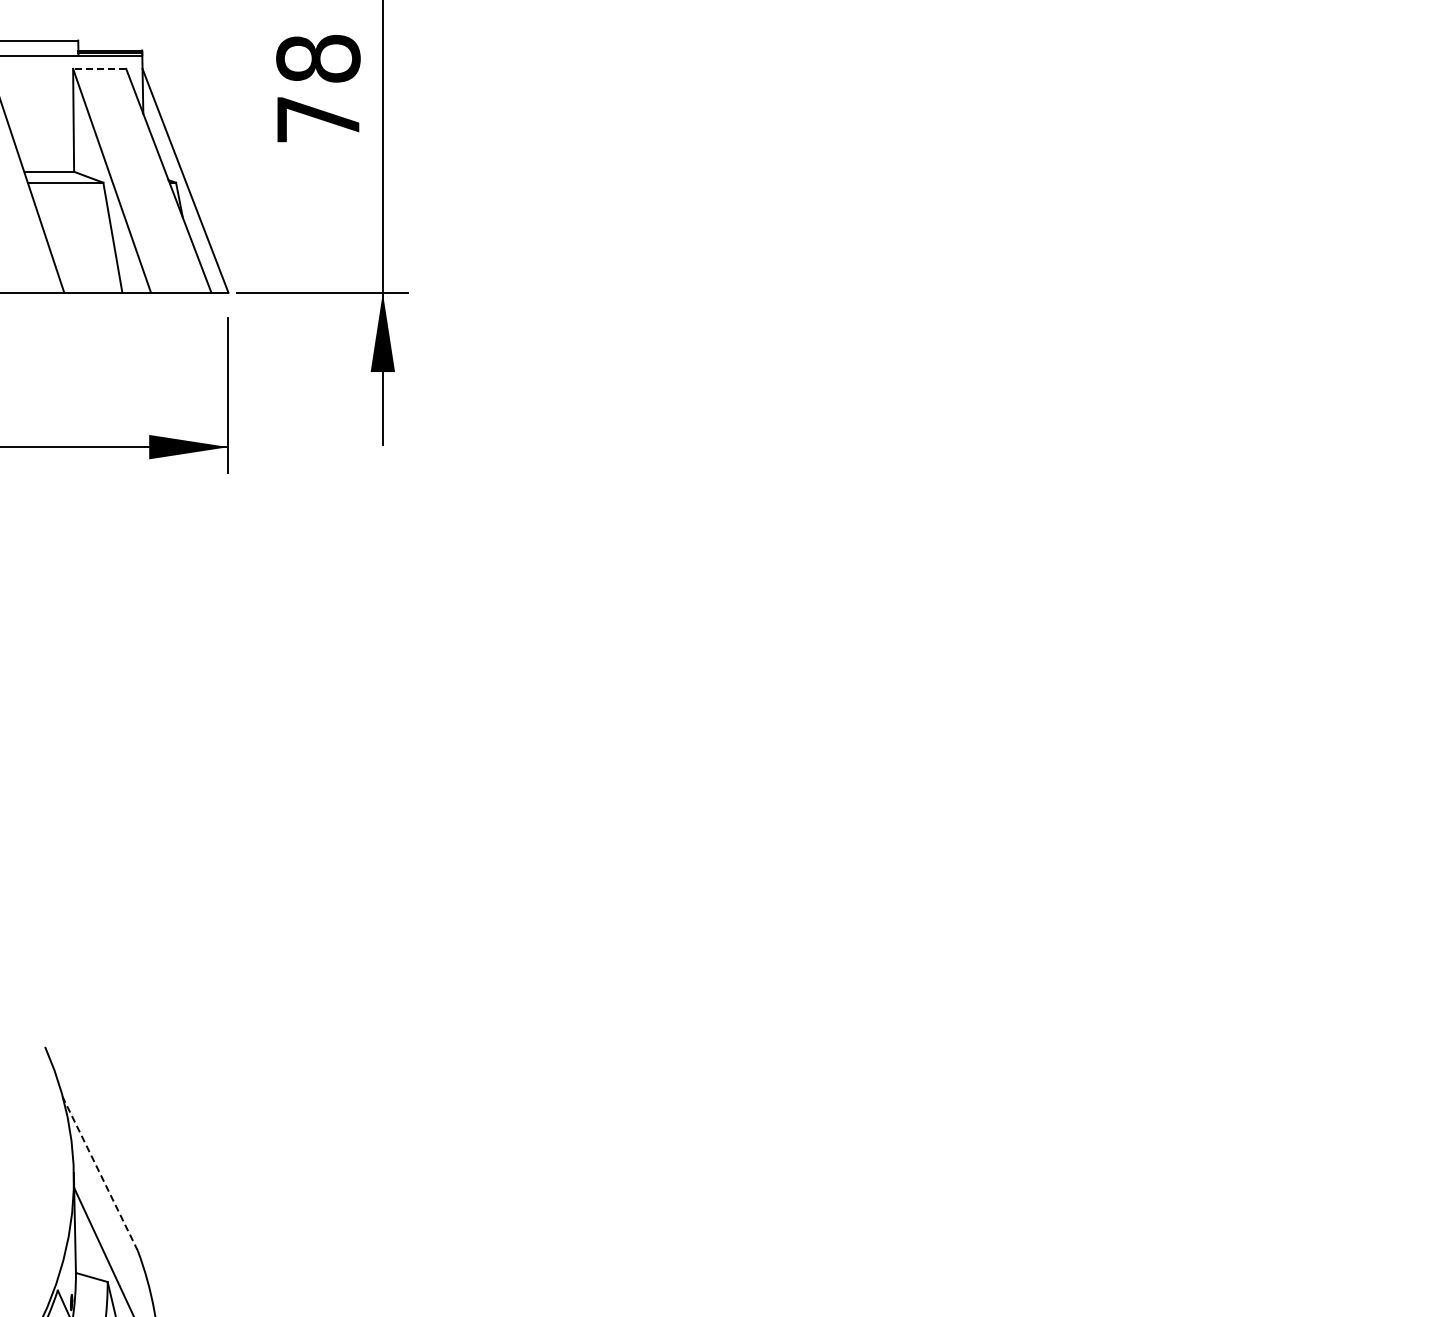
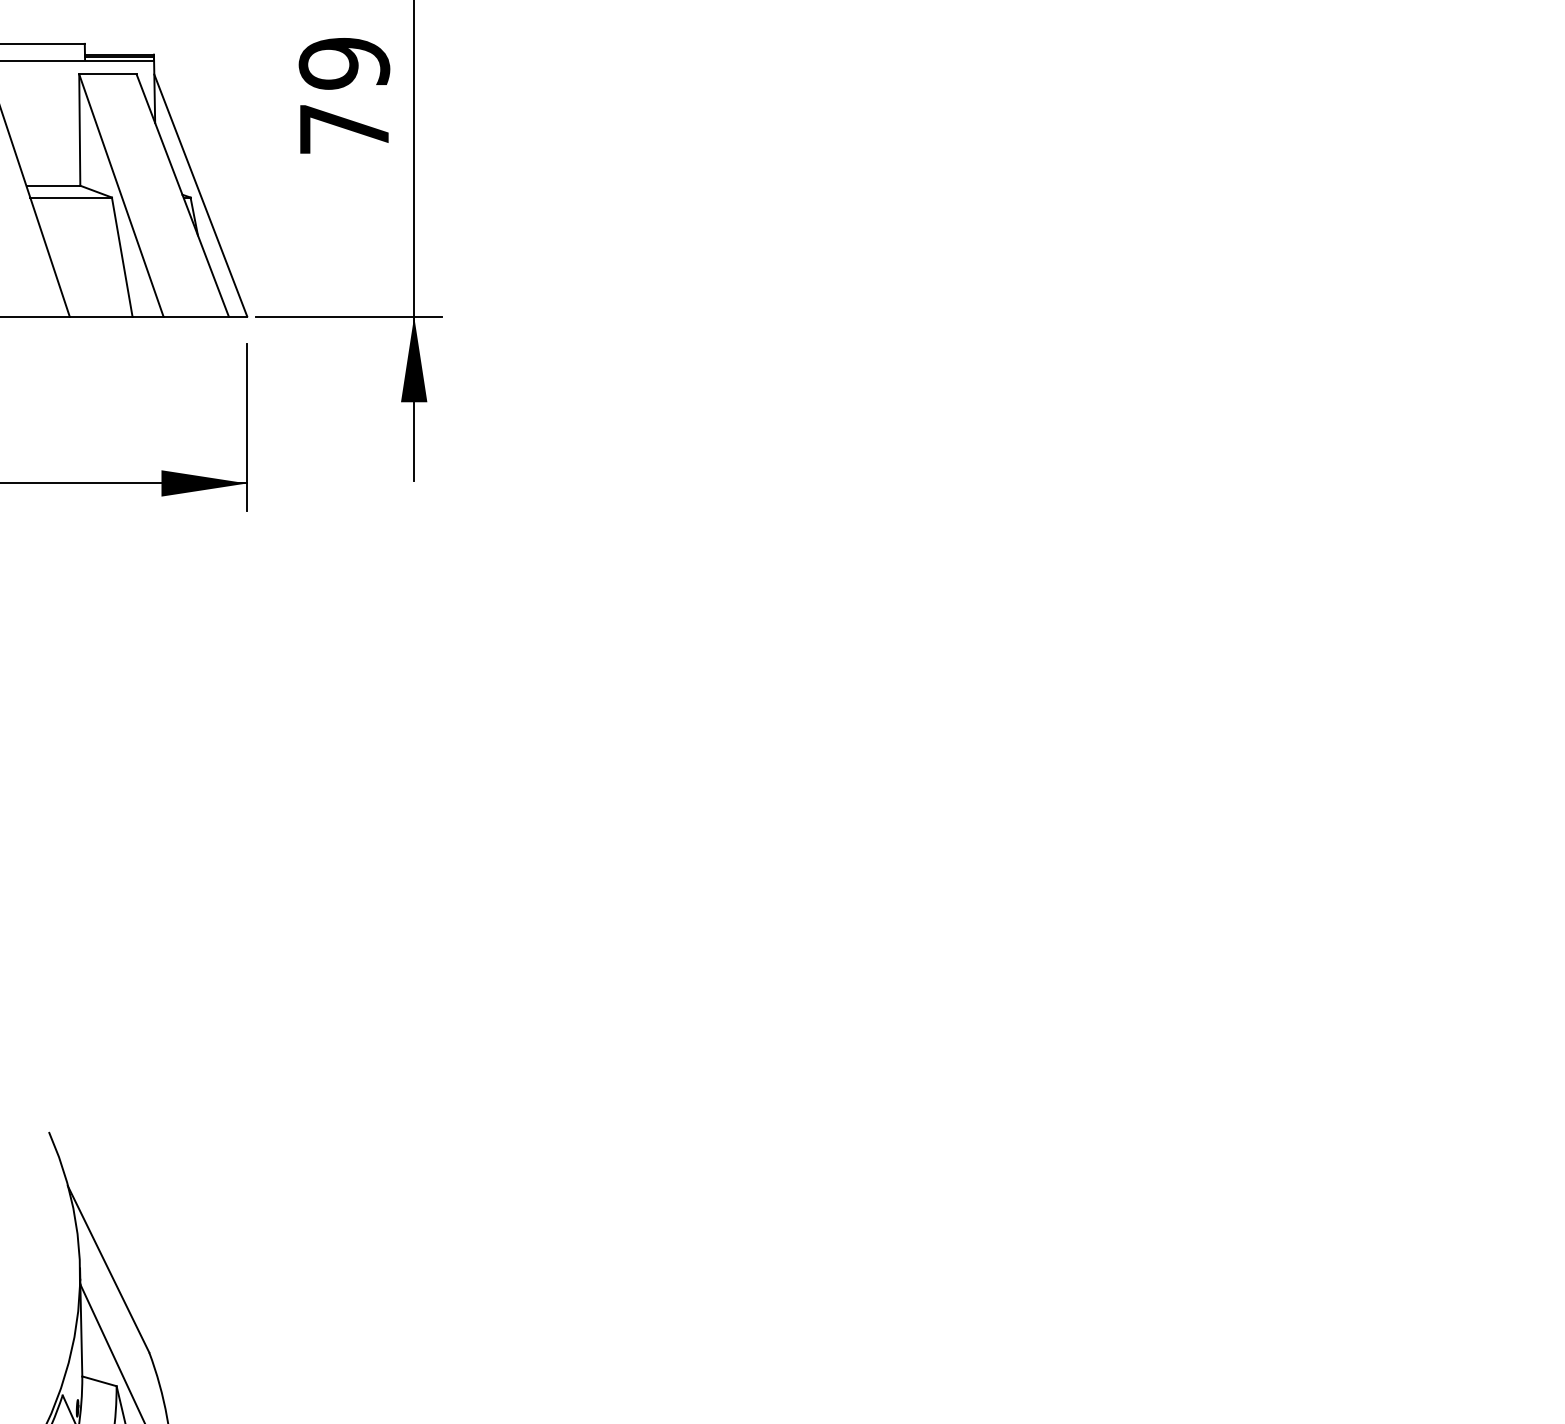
text: (318, 59) -> (344, 64), 78 -> 79
line: (99, 68) -> (107, 74), dashed -> solid
line: (100, 1173) -> (108, 1268), dashed -> solid

